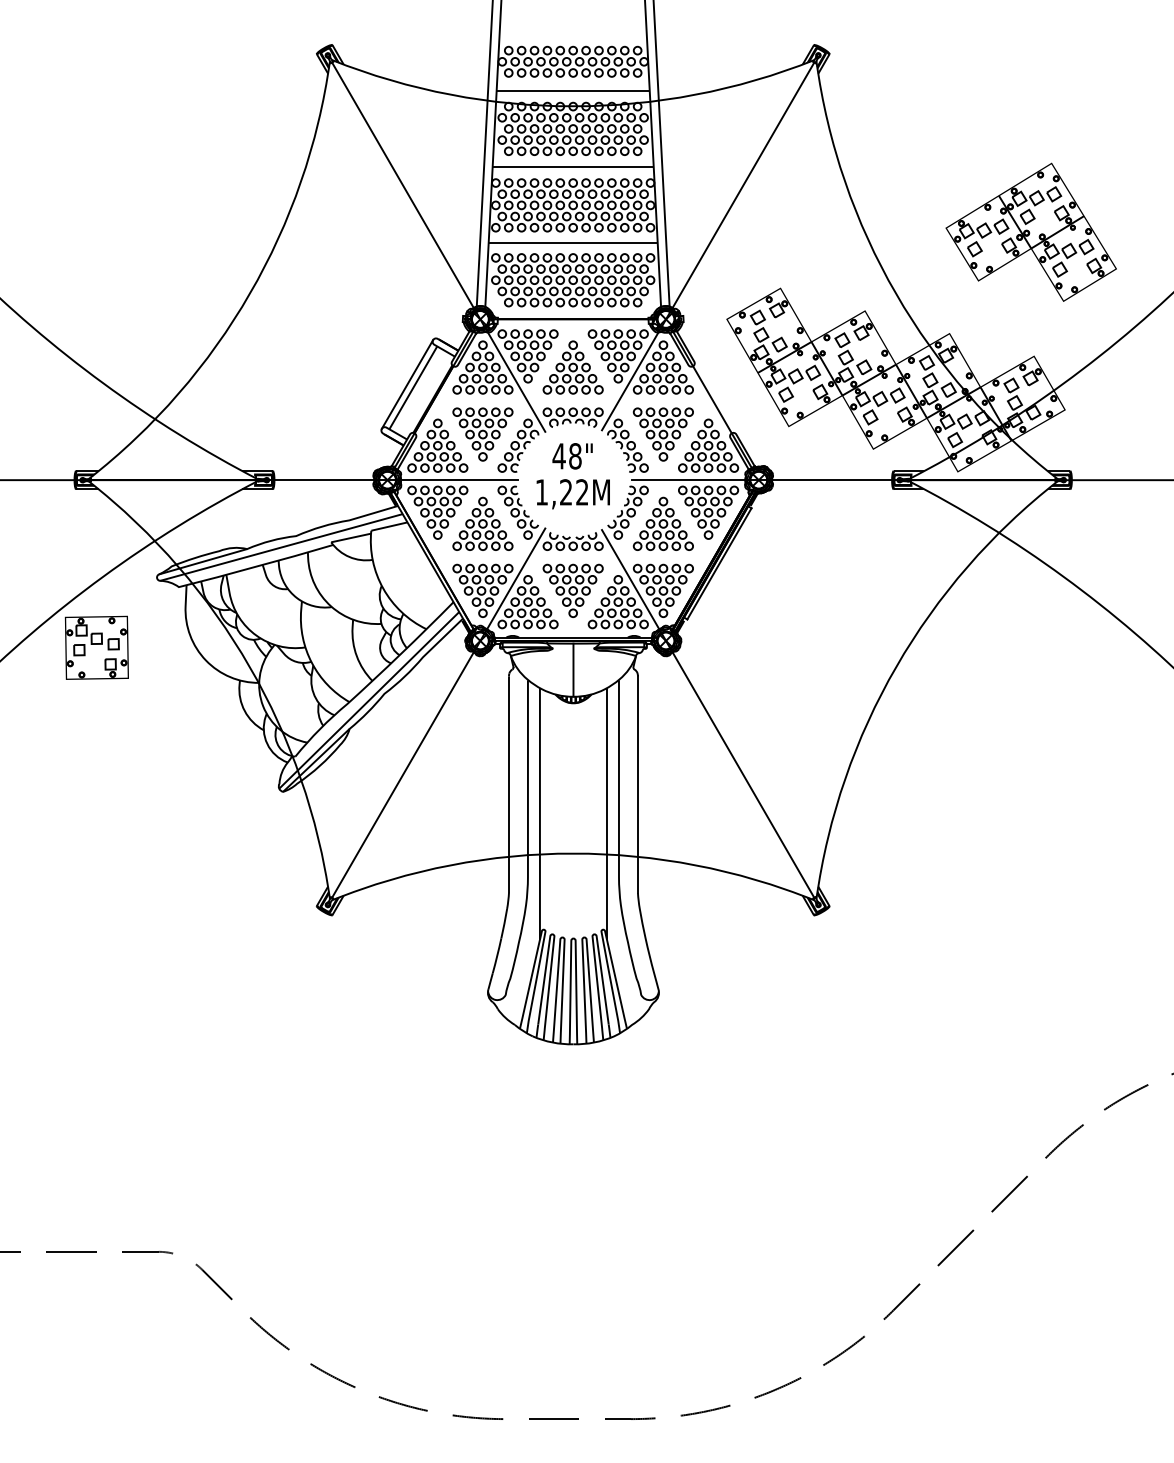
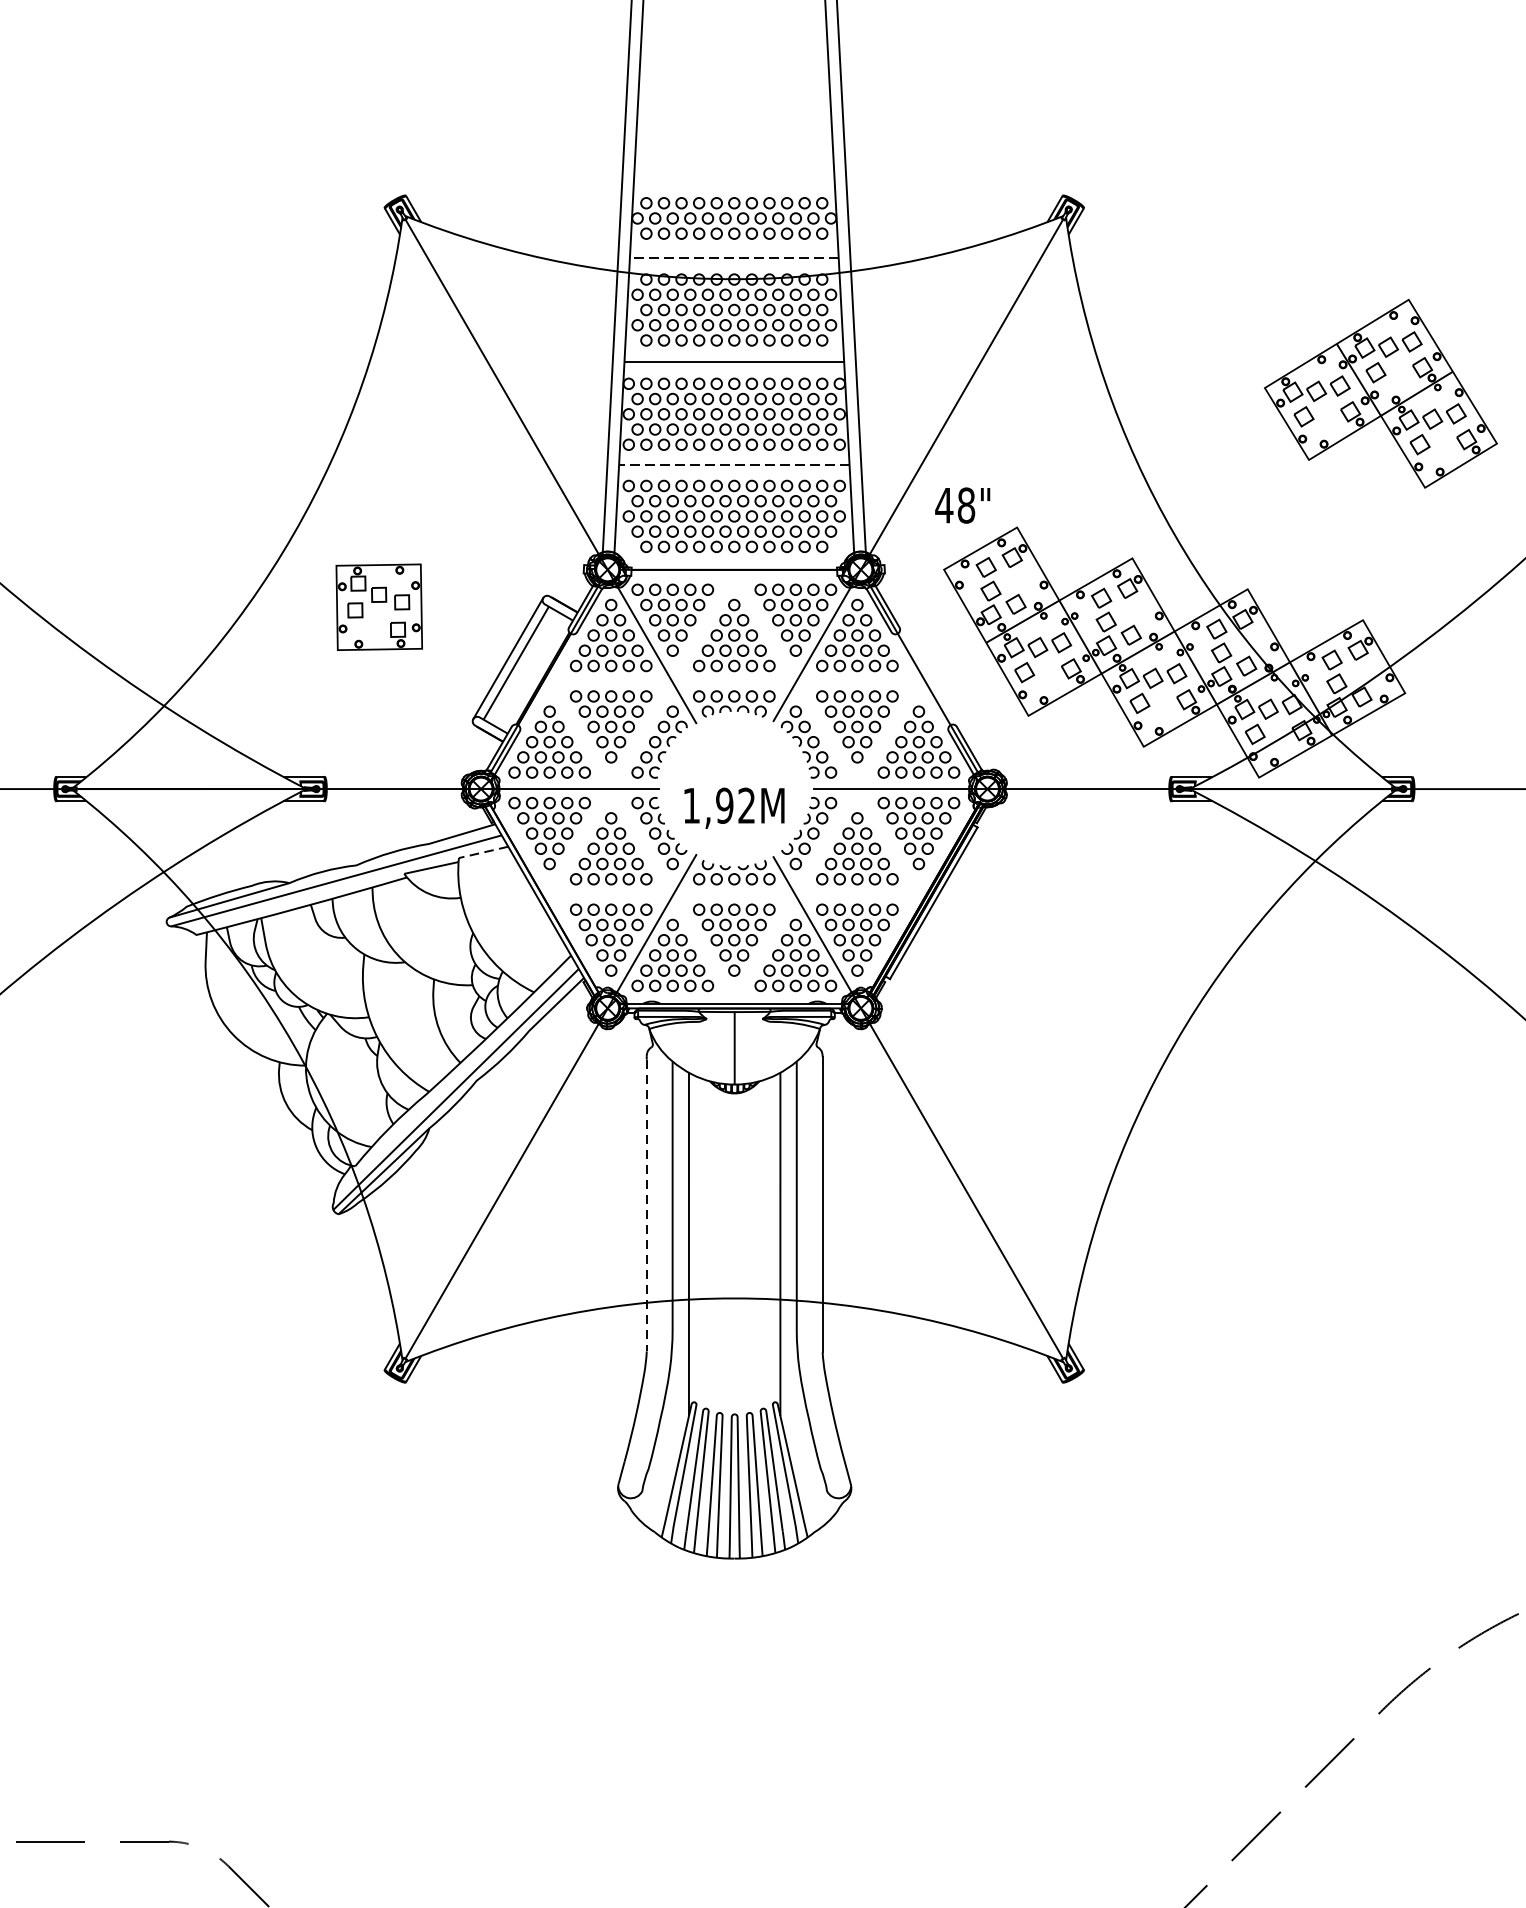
line: (573, 90) -> (734, 257), solid -> dashed
part: (1030, 231) -> (1379, 392), moved
line: (573, 242) -> (734, 464), solid -> dashed
text: (572, 456) -> (962, 505), moved
text: (565, 492) -> (723, 805), 1,22M -> 1,92M
line: (389, 526) -> (483, 852), solid -> dashed
part: (96, 647) -> (378, 606), moved
line: (509, 785) -> (647, 1205), solid -> dashed

